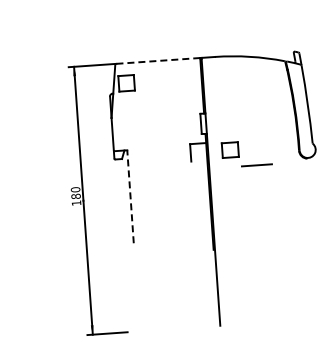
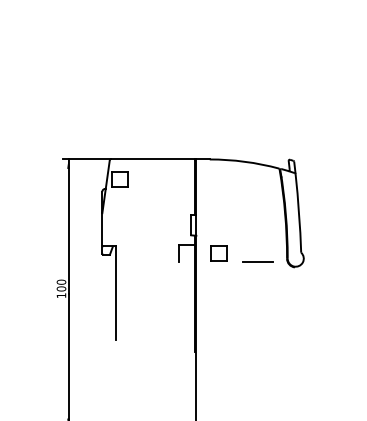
line: (157, 60) -> (152, 159), dashed -> solid
line: (256, 165) -> (257, 261), moved
text: (76, 196) -> (61, 288), 180 -> 100
line: (130, 197) -> (115, 293), dashed -> solid

